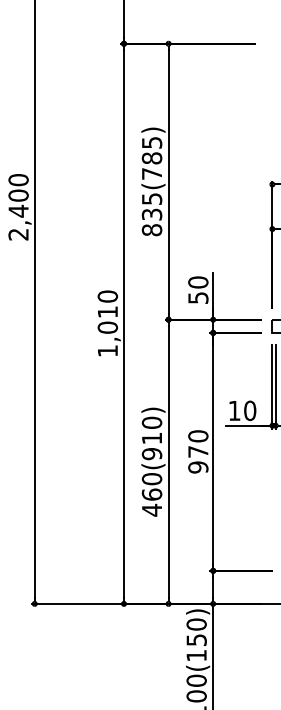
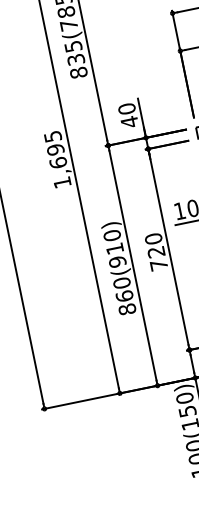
text: (198, 297) -> (129, 121), 50 -> 40
text: (107, 311) -> (55, 149), 1,010 -> 1,695
text: (198, 459) -> (157, 258), 970 -> 720
text: (151, 509) -> (126, 308), 460(910) -> 860(910)

